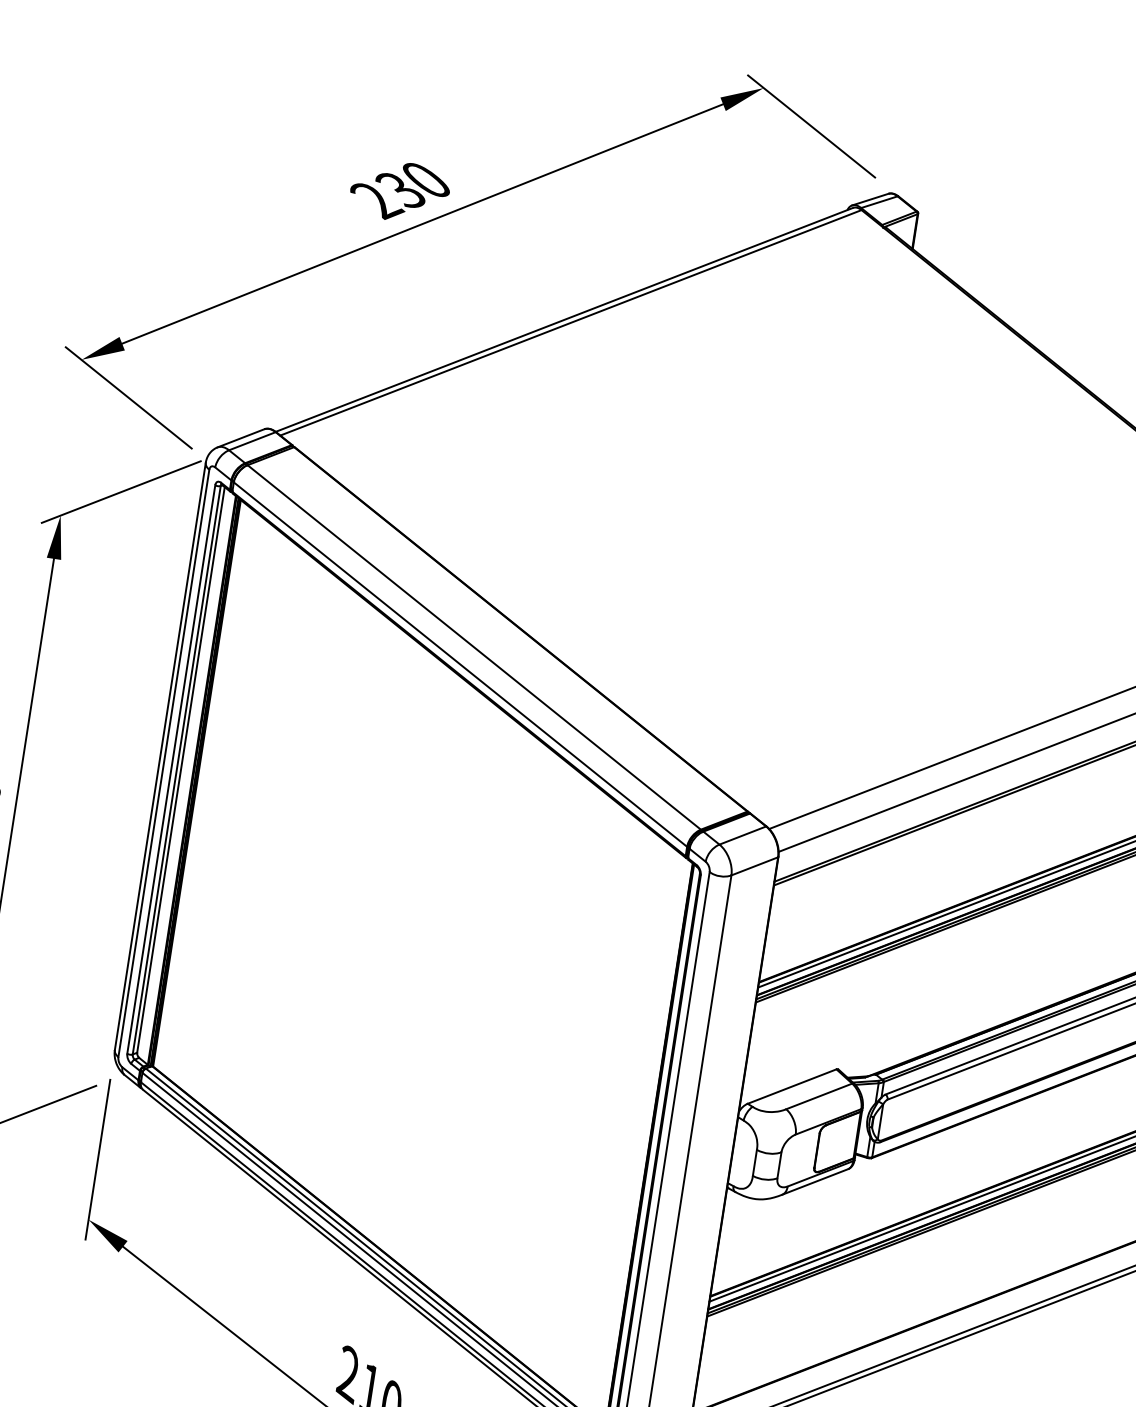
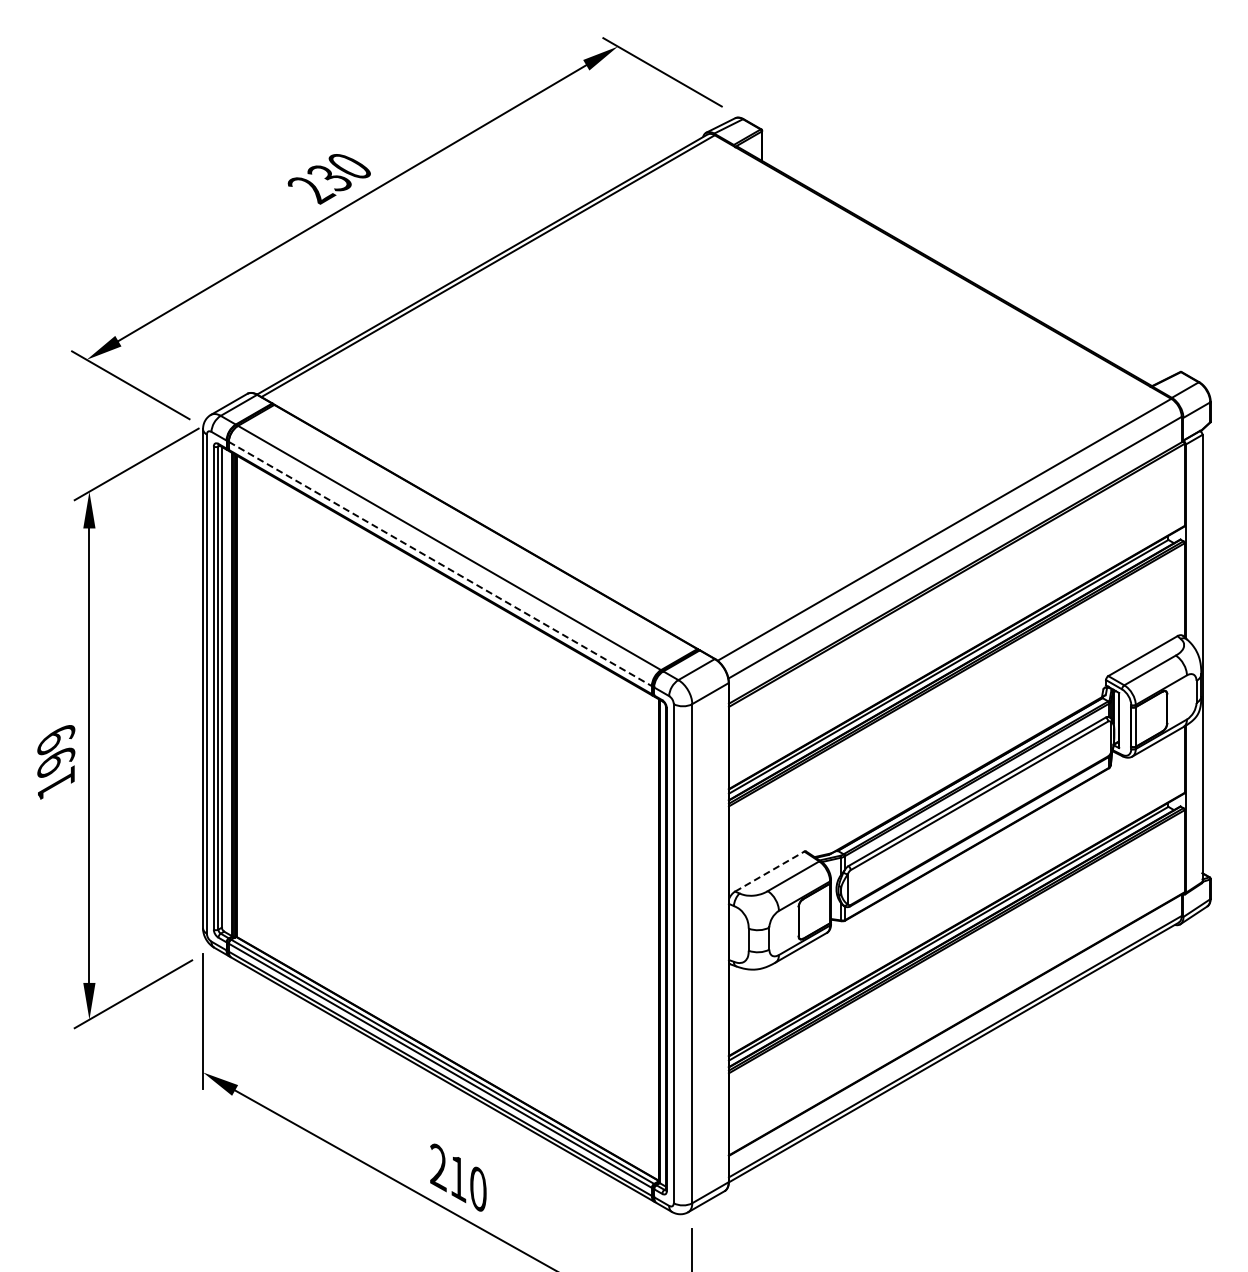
line: (460, 665) -> (440, 564), solid -> dashed
line: (791, 1086) -> (769, 871), solid -> dashed

